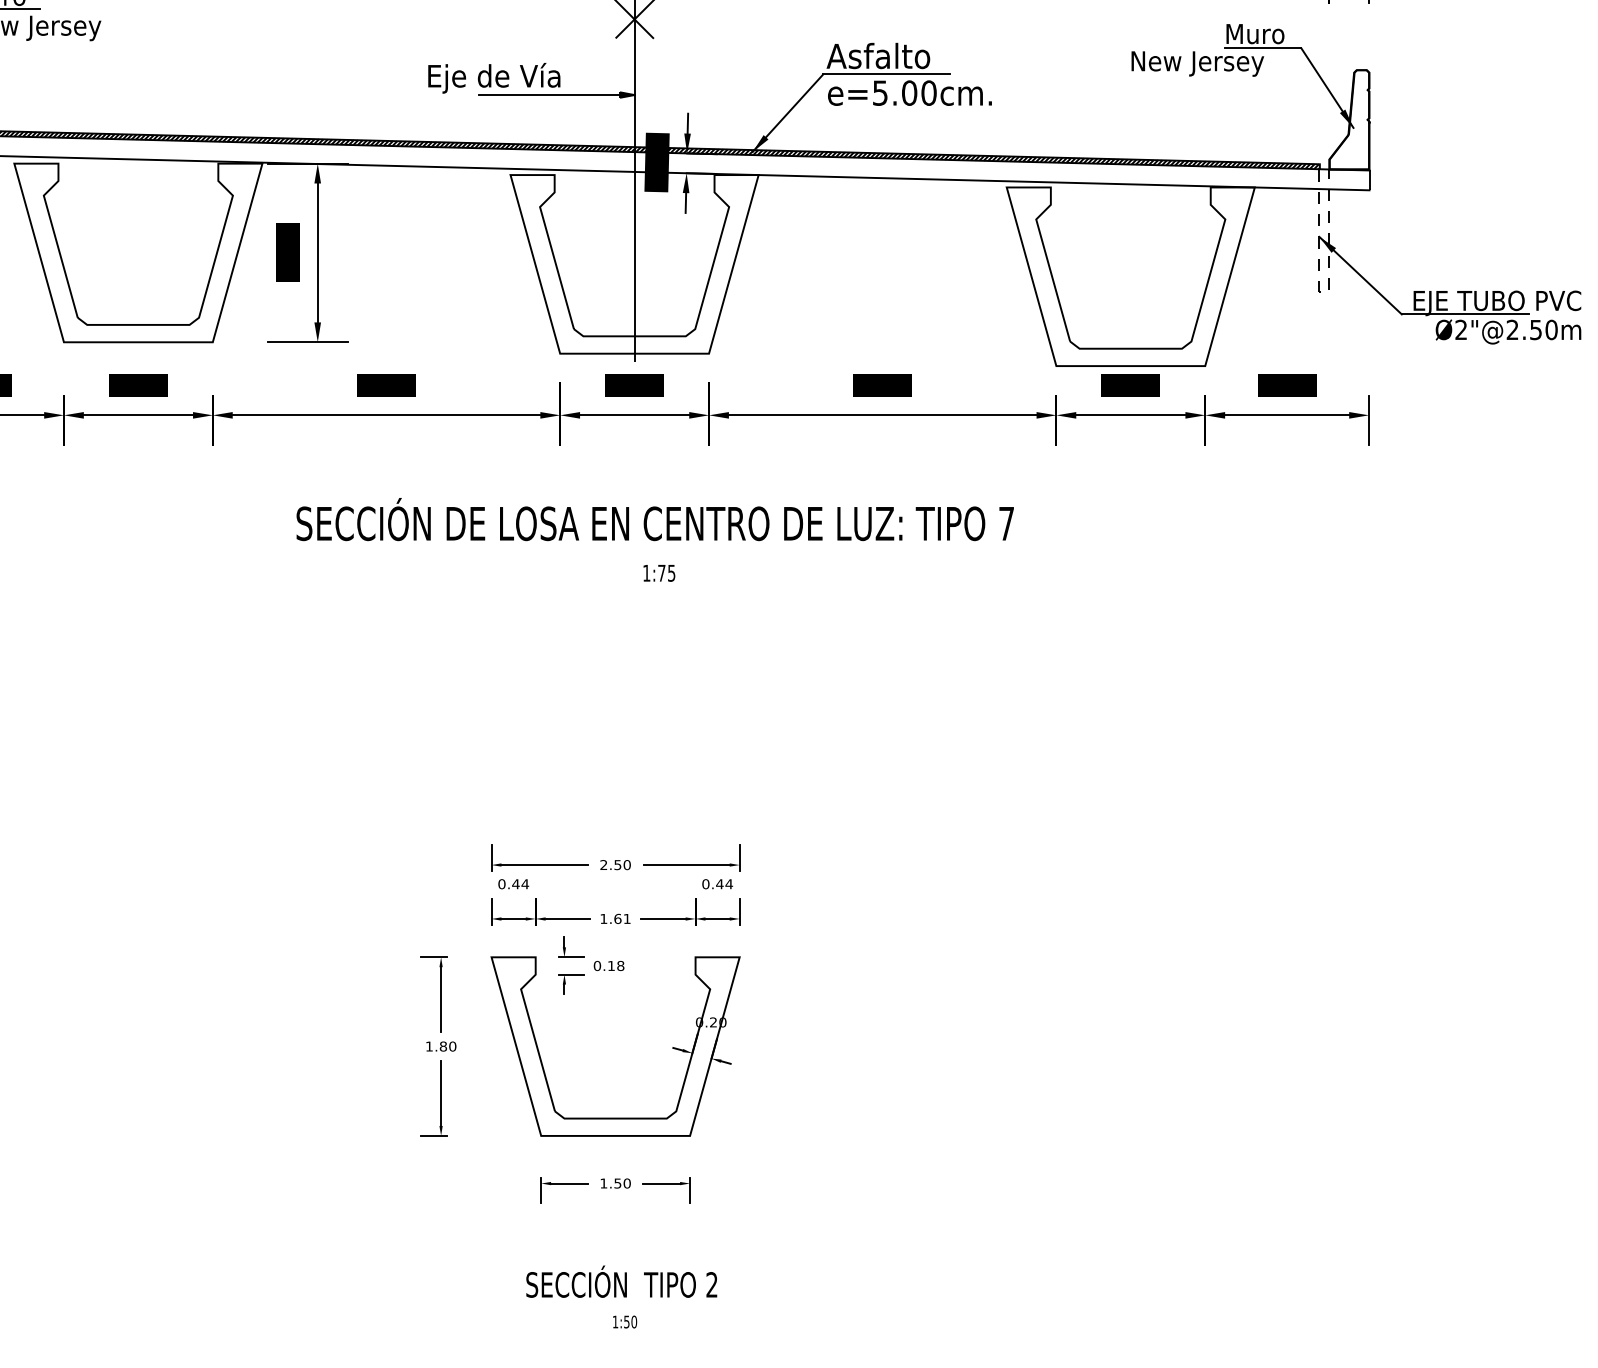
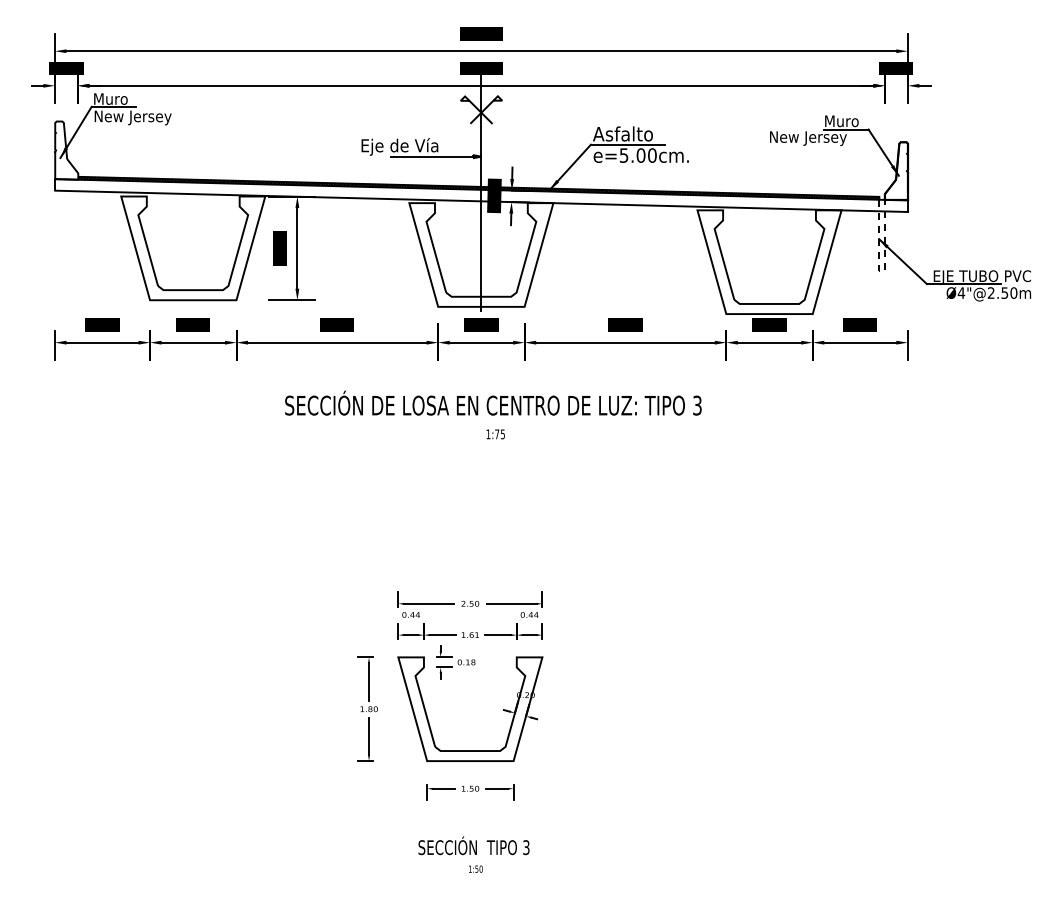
text: (1461, 328) -> (961, 292), Ø2"@2.50m -> Ø4"@2.50m
text: (1006, 523) -> (697, 405), 7 -> 3
text: (712, 1284) -> (526, 847), 2 -> 3

